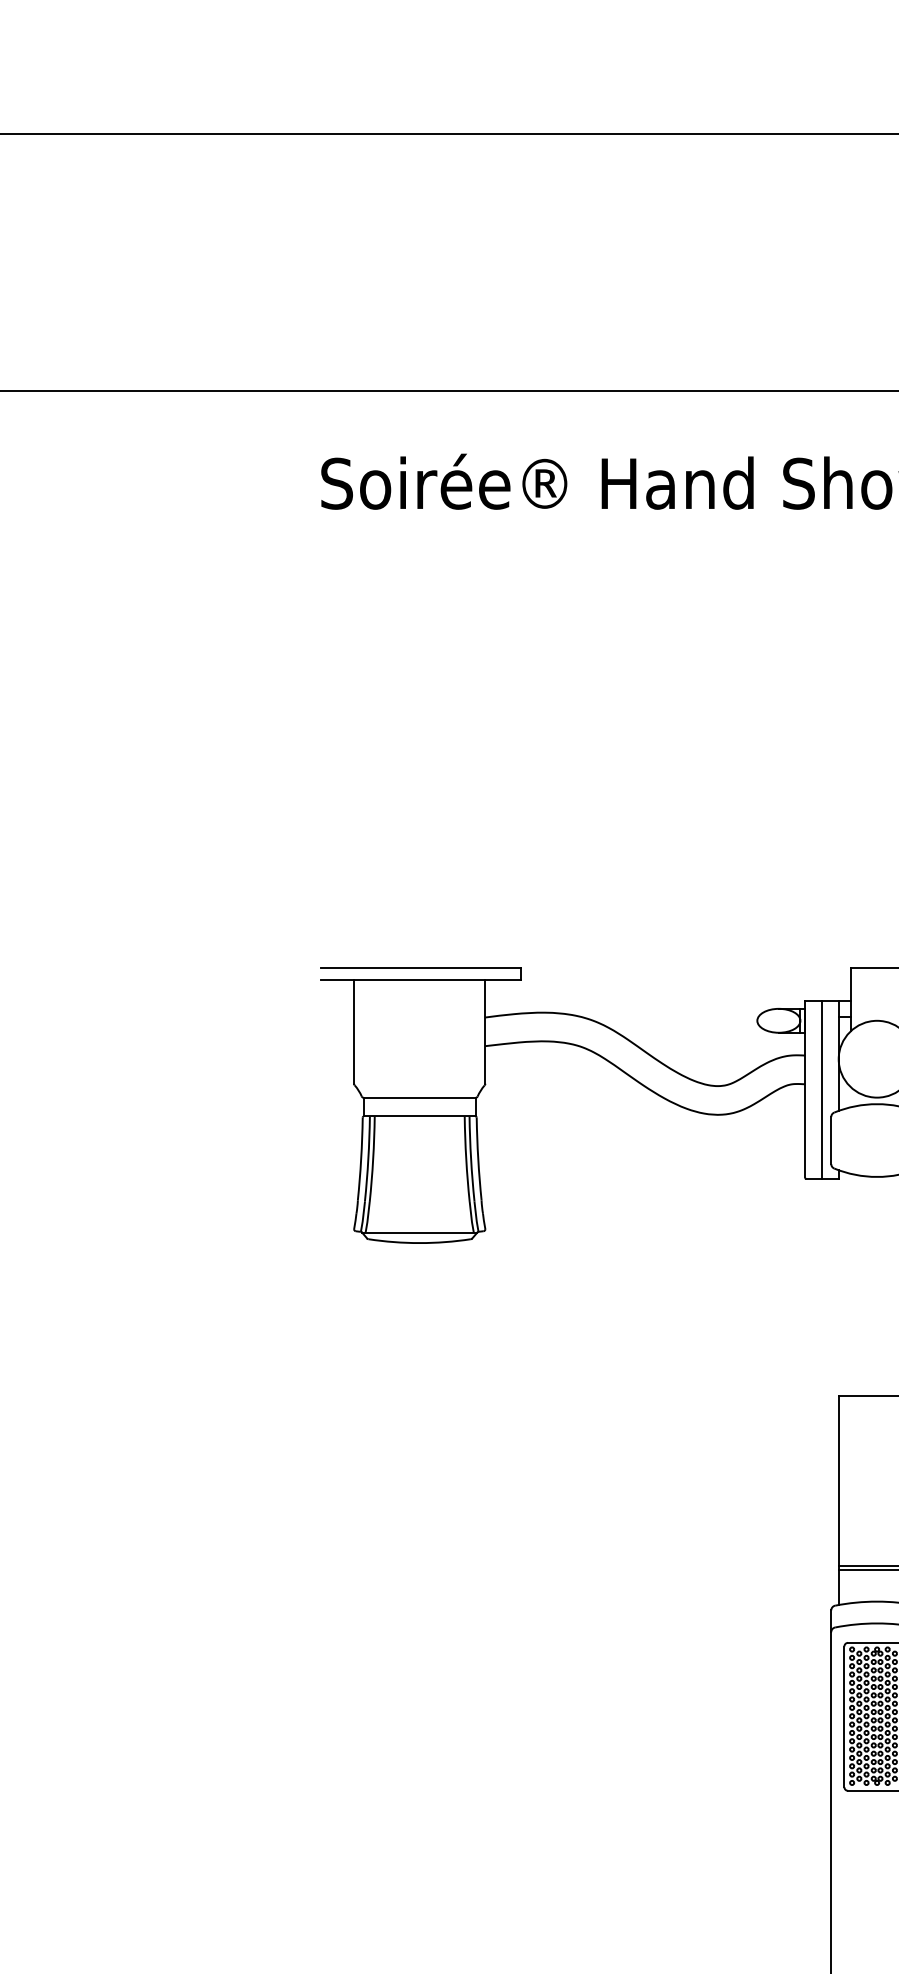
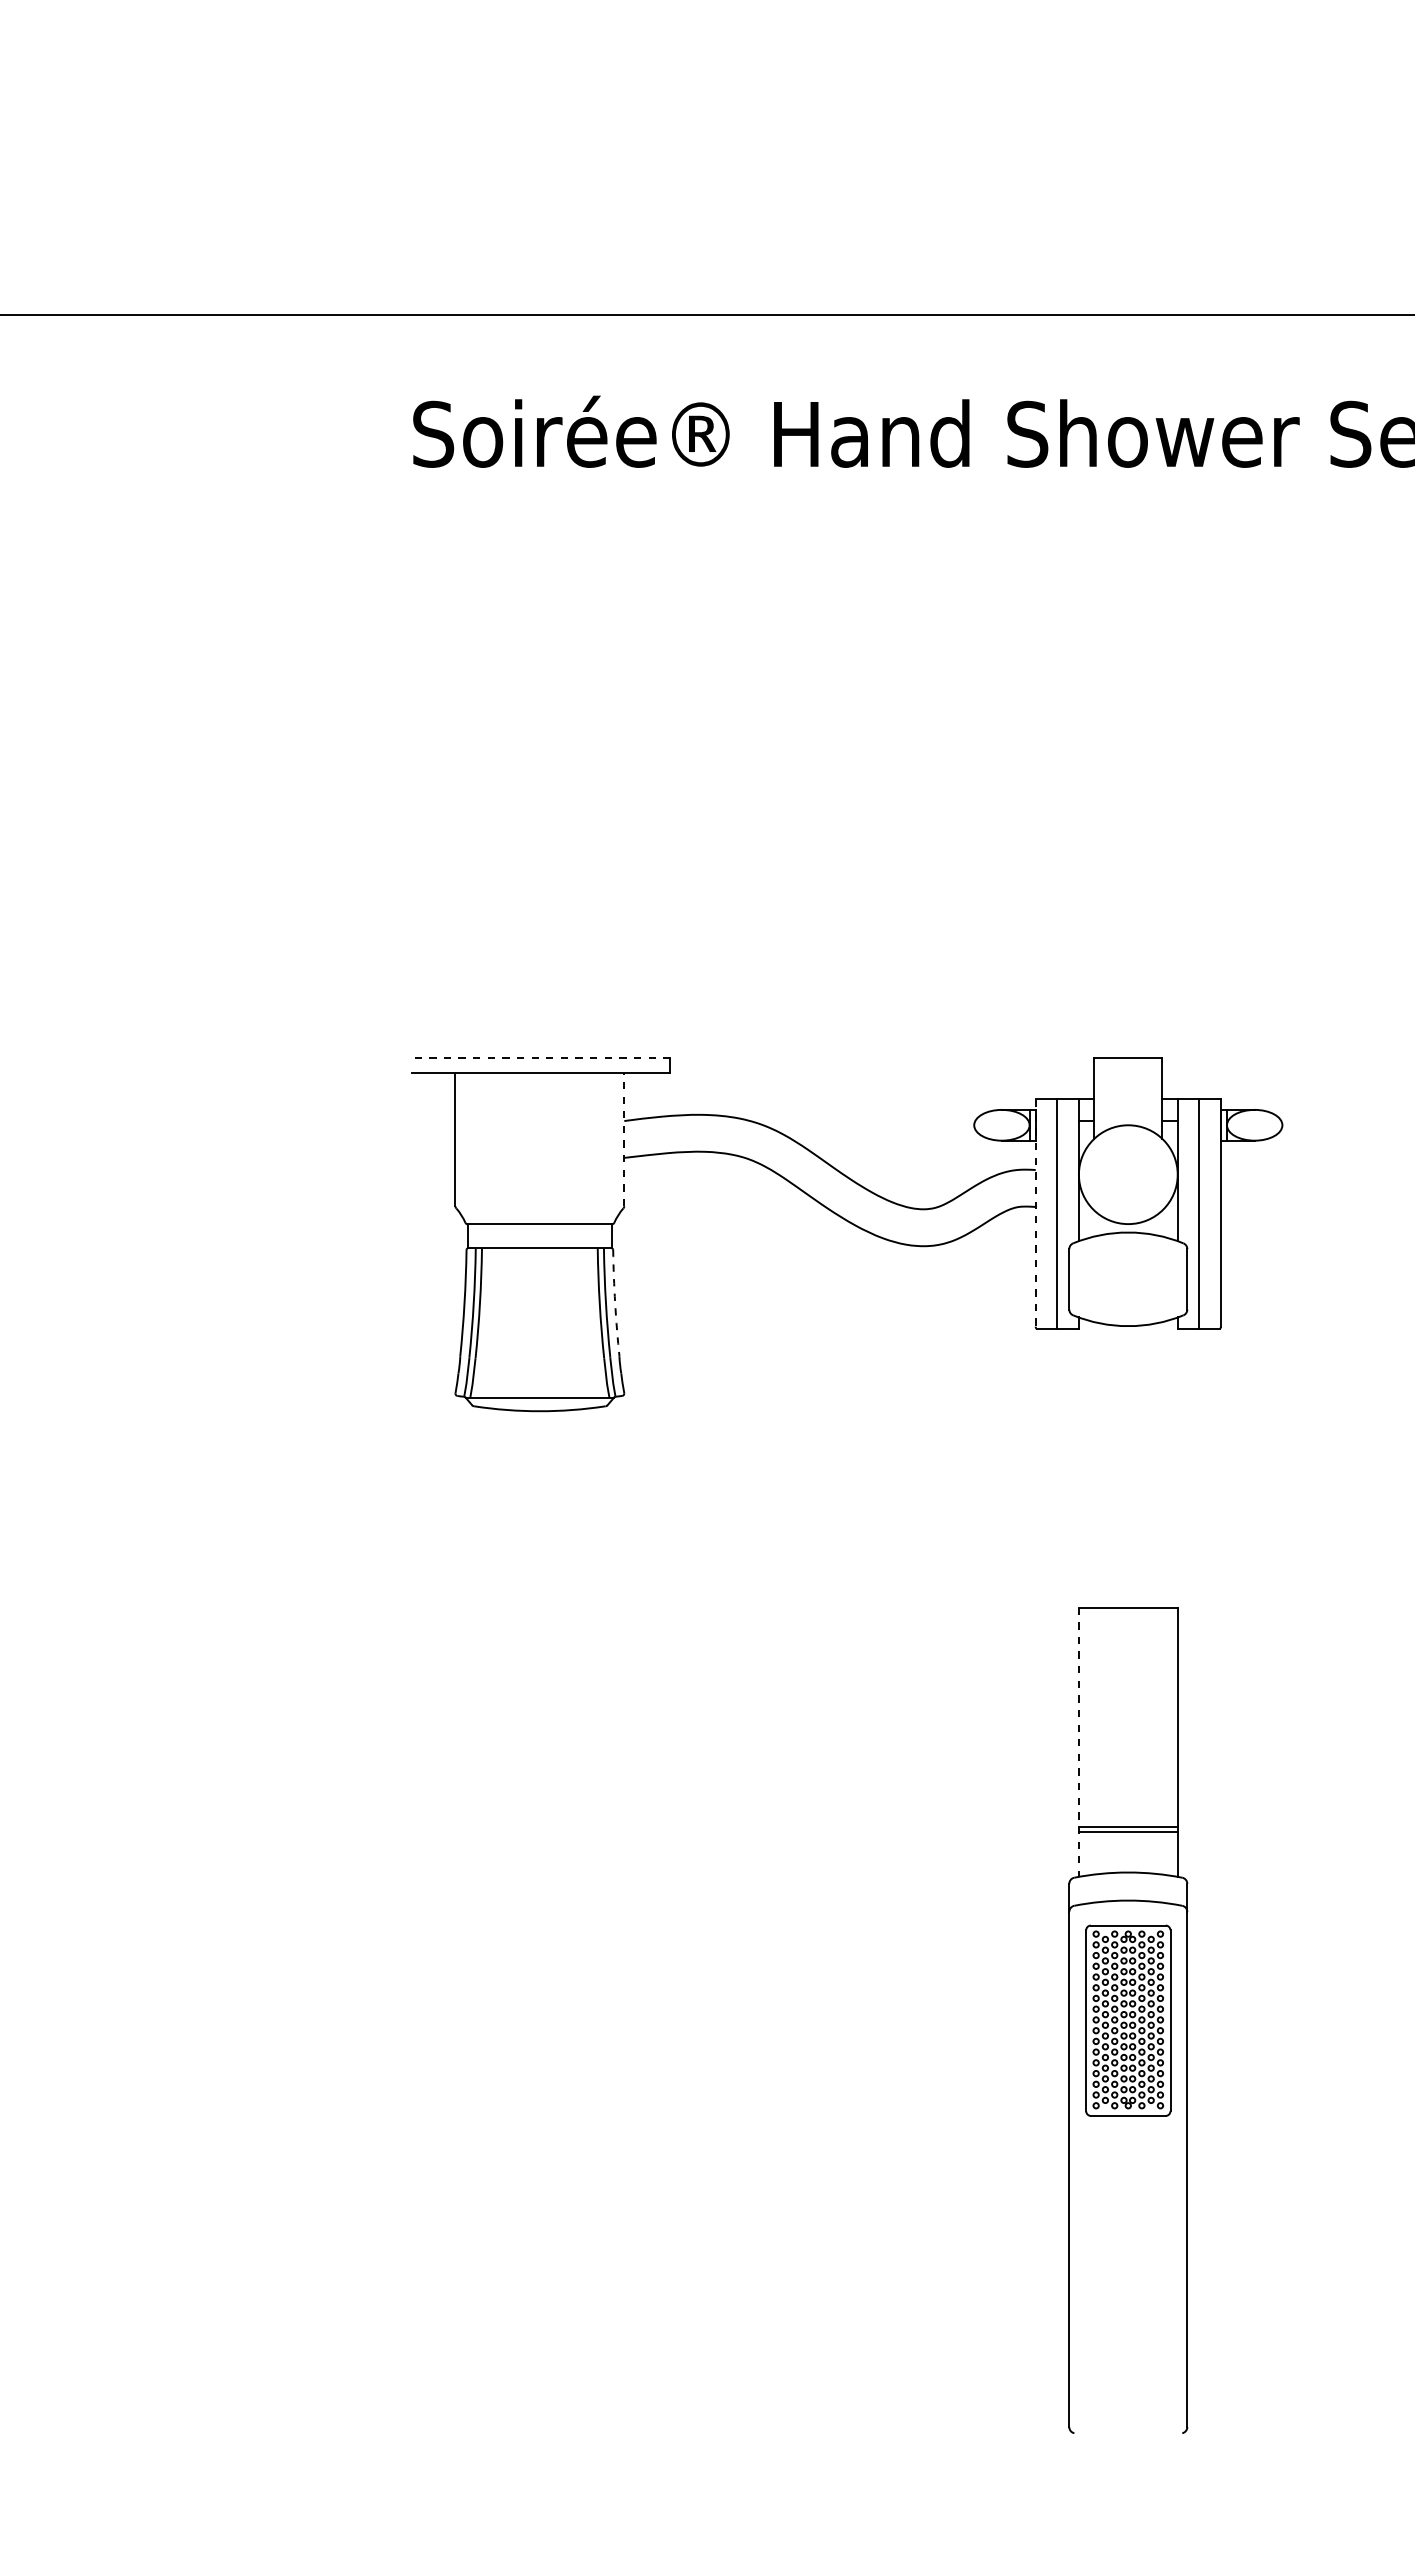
line: (420, 968) -> (540, 1057), solid -> dashed
line: (485, 1031) -> (624, 1139), solid -> dashed
line: (804, 1088) -> (1035, 1212), solid -> dashed
arc: (478, 1159) -> (615, 1303), solid -> dashed
line: (838, 1500) -> (1078, 1742), solid -> dashed

